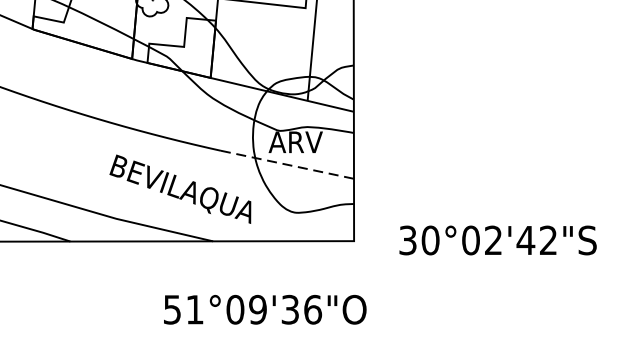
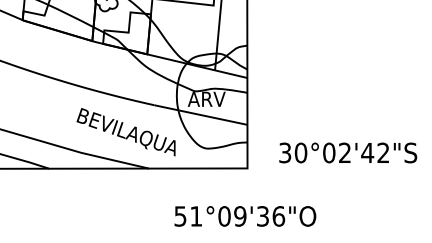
line: (286, 165) -> (200, 115), dashed -> solid
text: (498, 239) -> (348, 152), moved
text: (265, 309) -> (245, 216), moved

